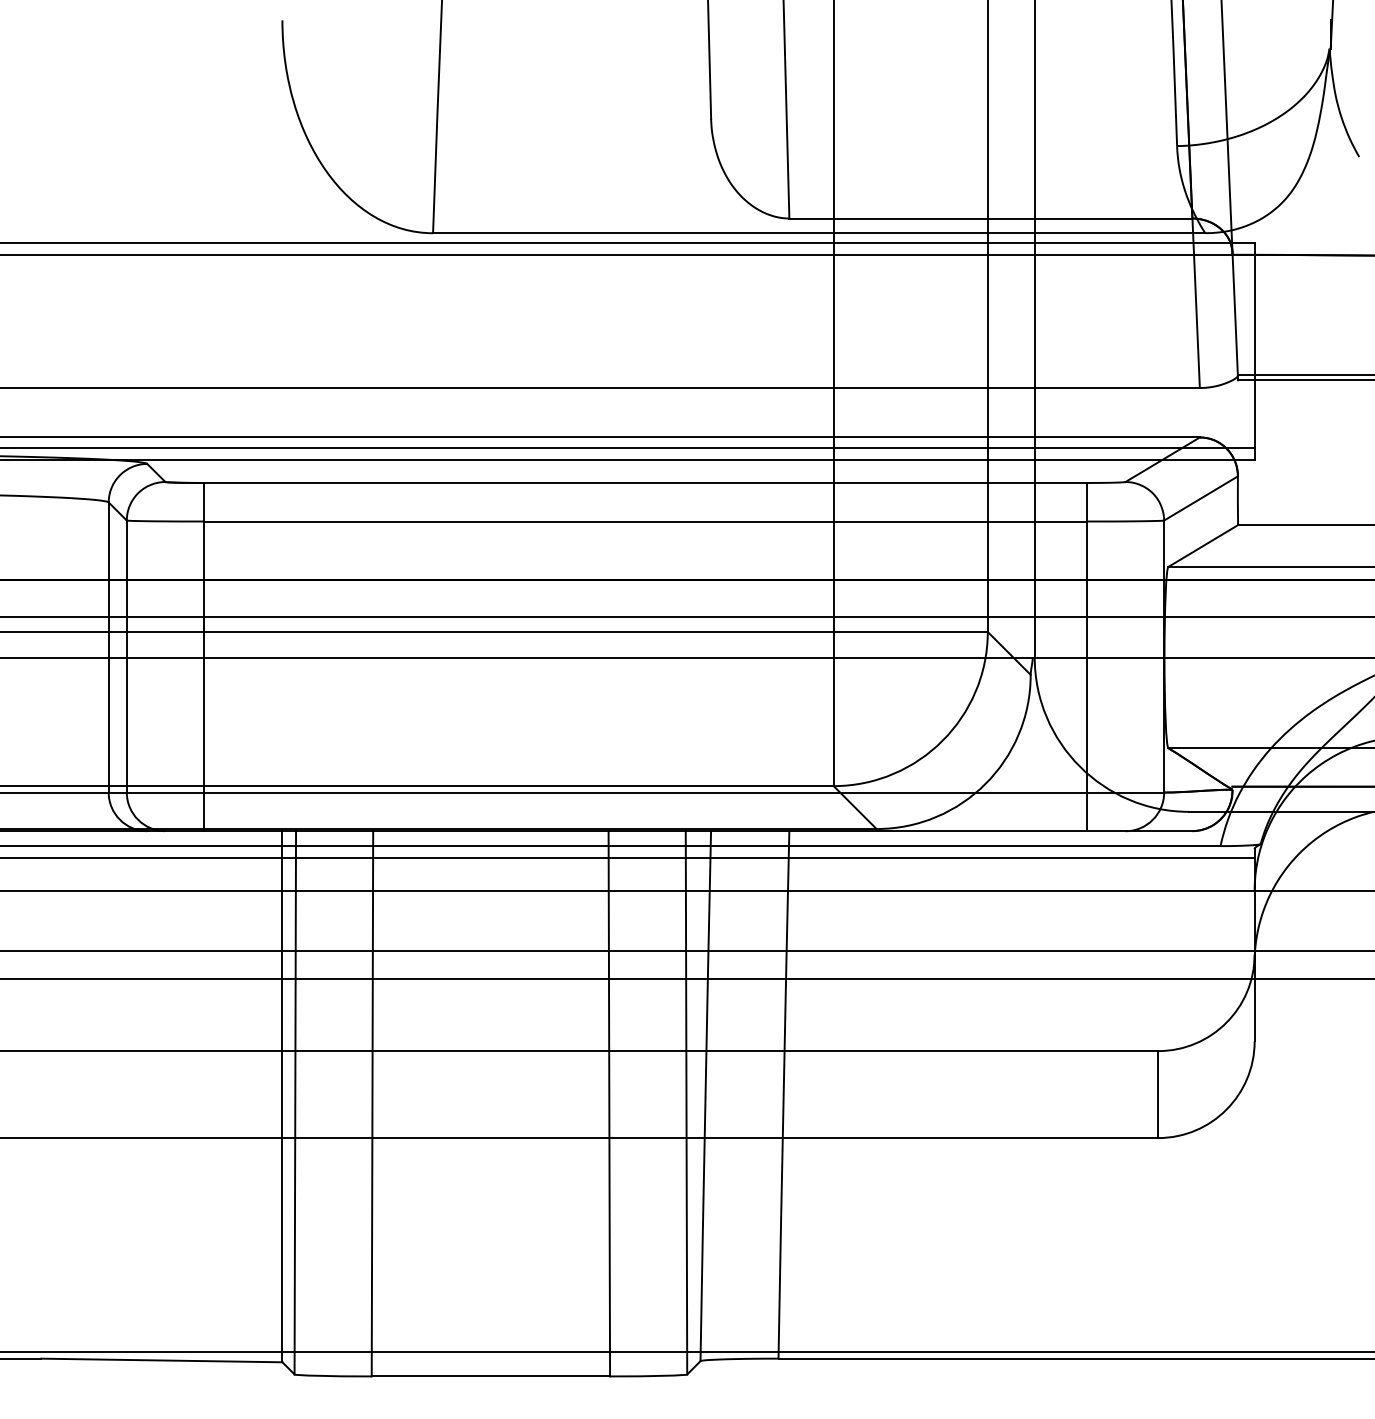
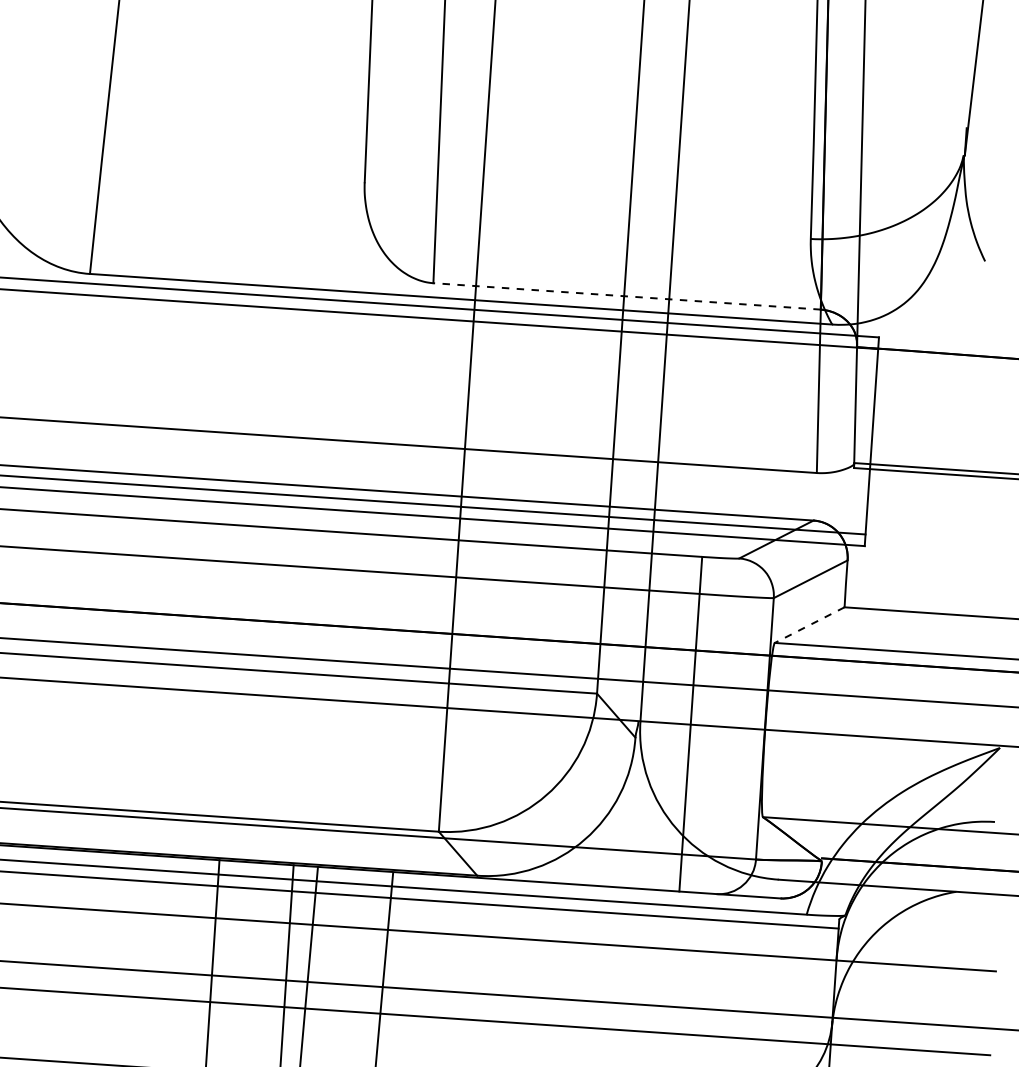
line: (990, 218) -> (626, 296), solid -> dashed
line: (1203, 546) -> (809, 625), solid -> dashed

